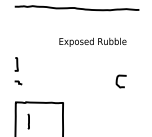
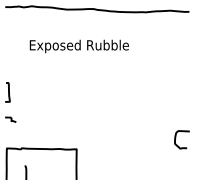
text: (92, 41) -> (78, 45), moved
curve: (117, 81) -> (176, 139), moved

